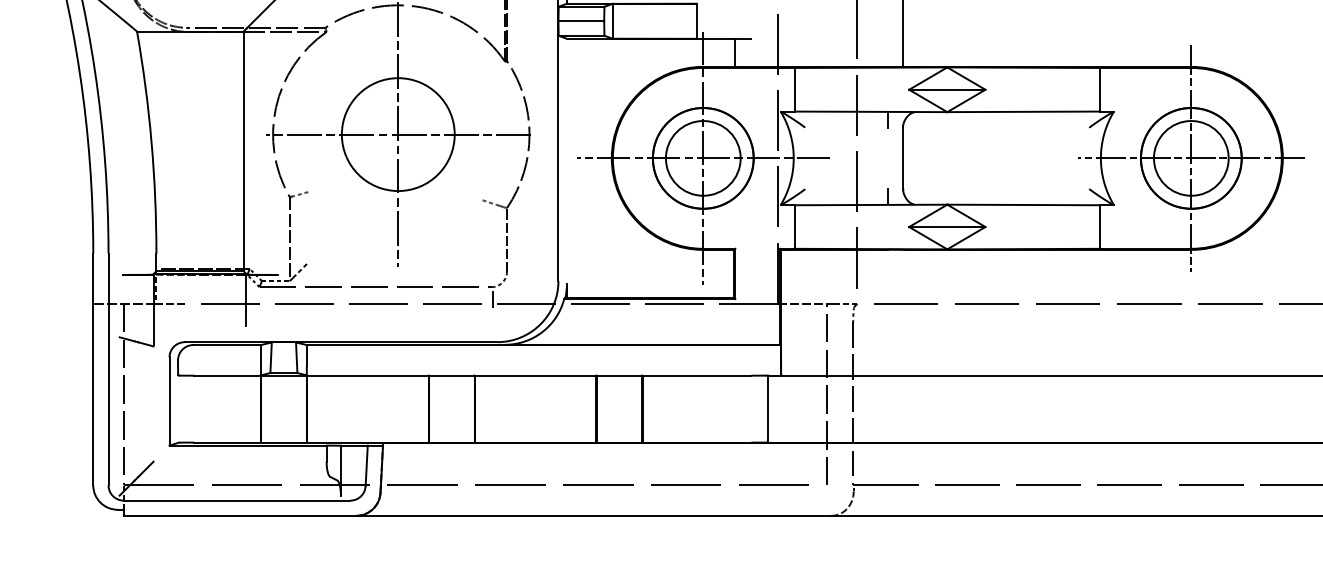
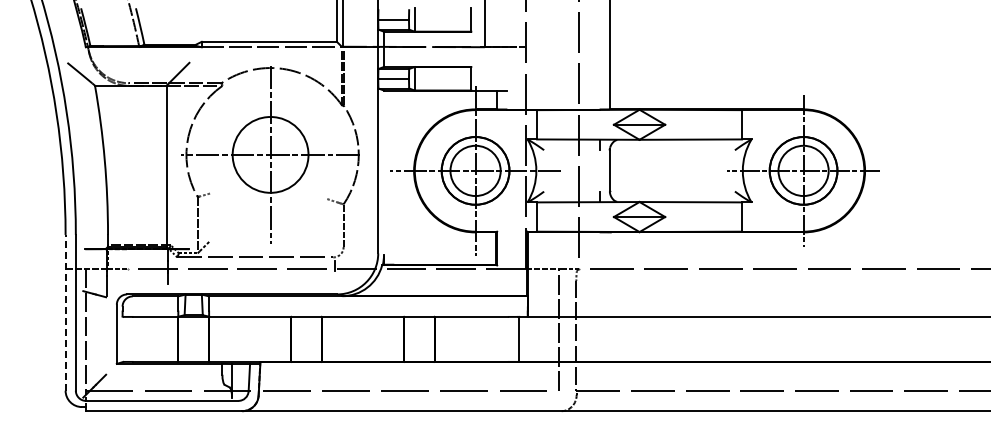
line: (93, 369) -> (65, 312), solid -> dashed

